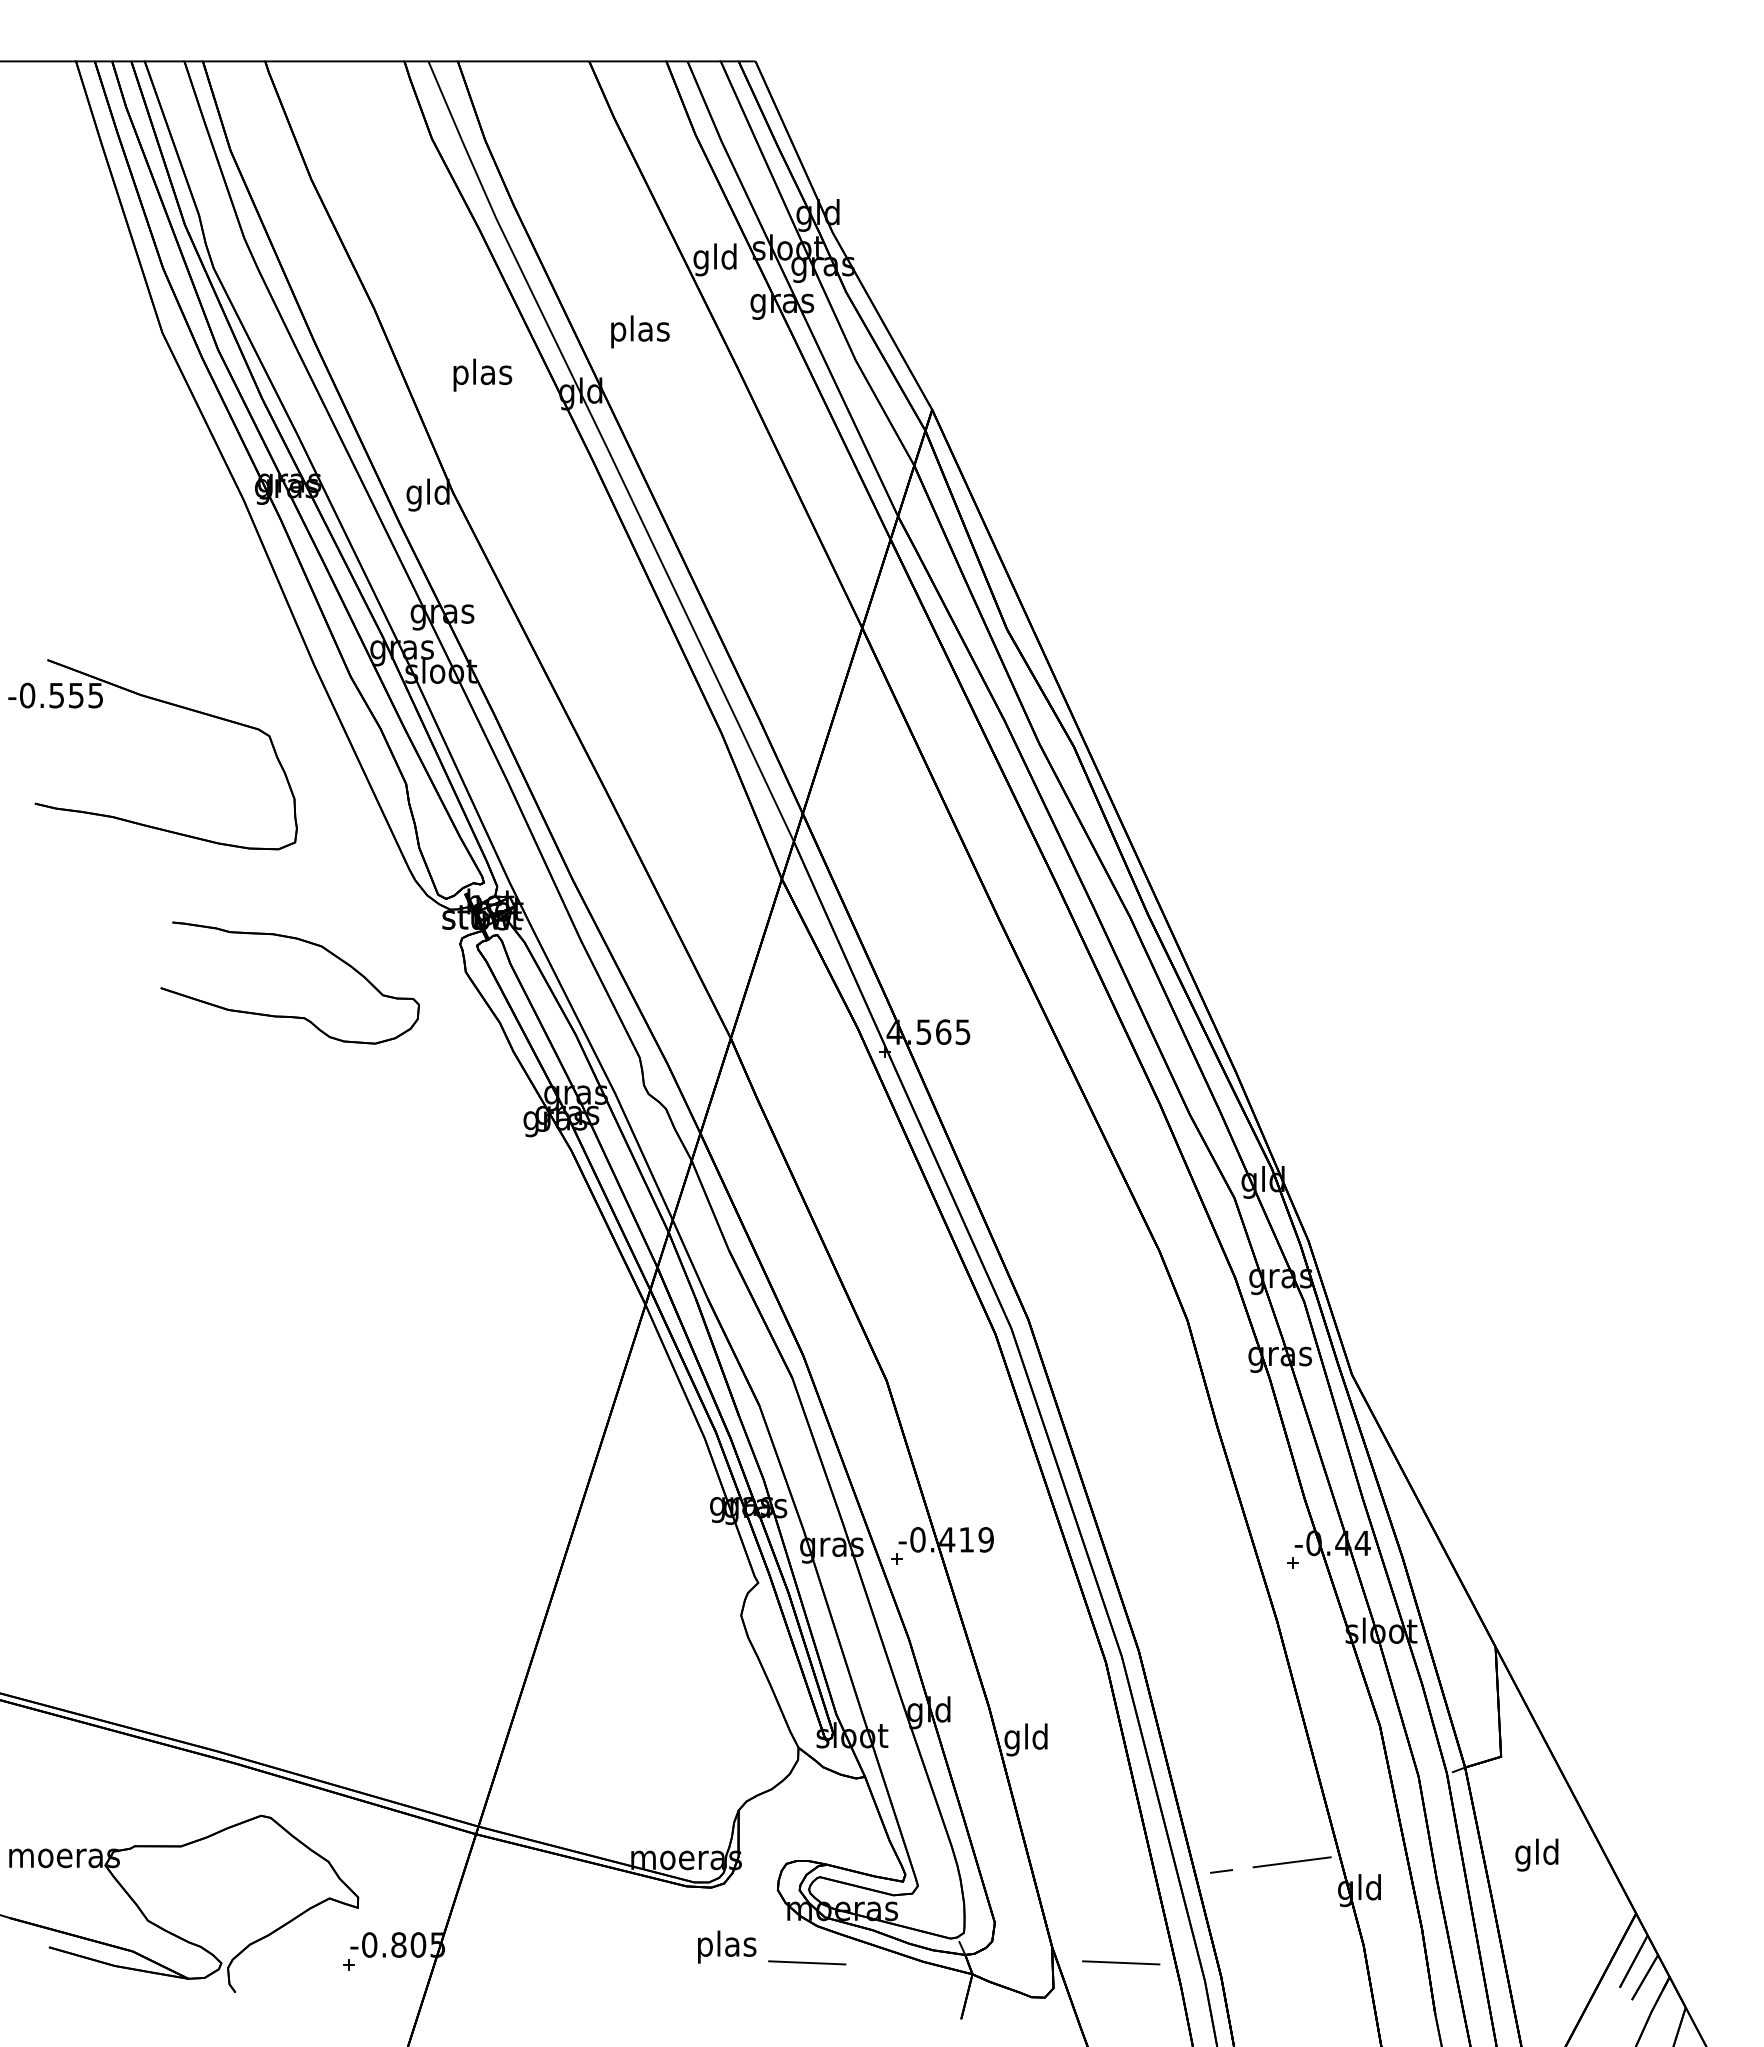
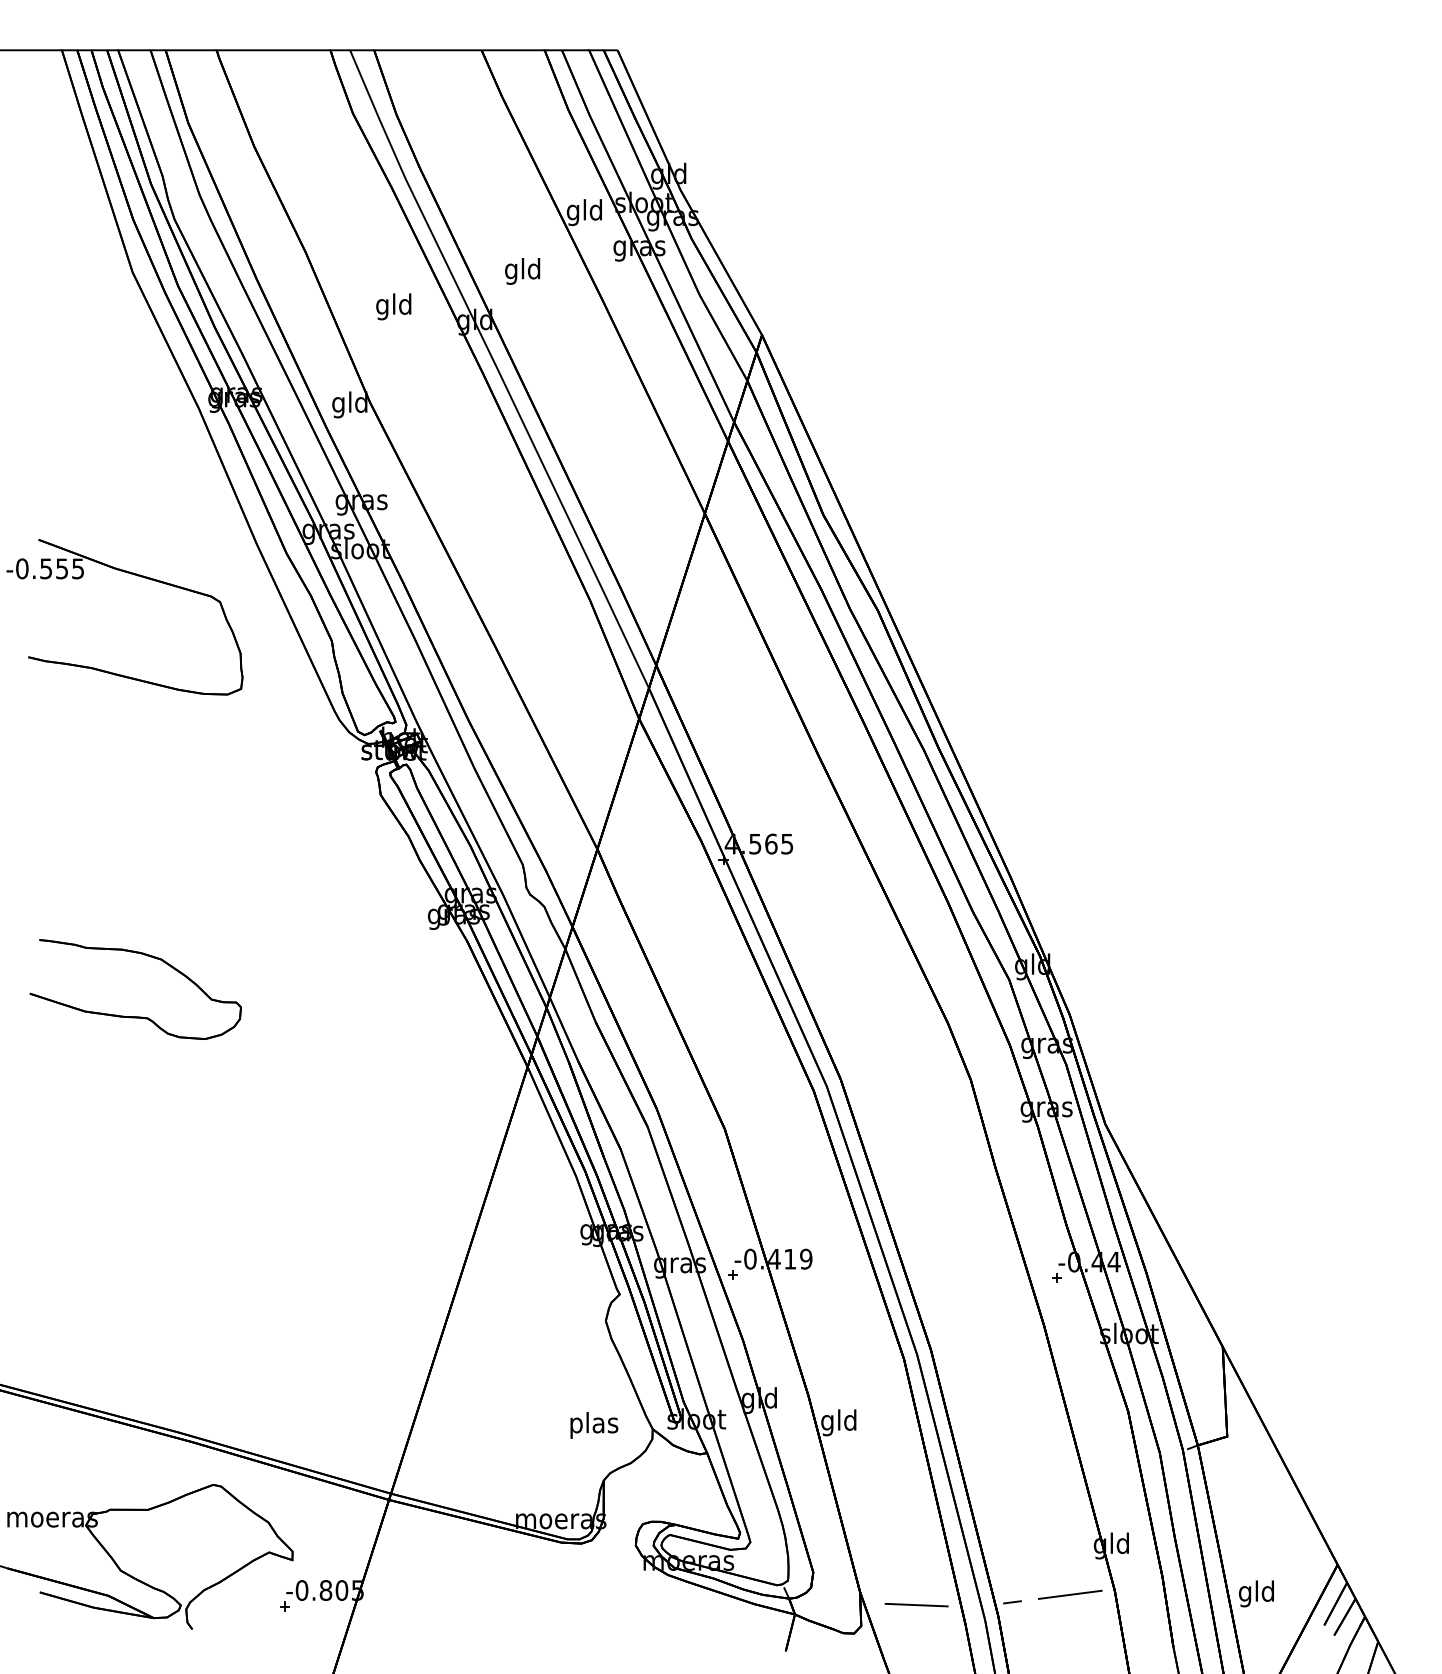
text: (640, 331) -> (523, 271), plas -> gld
text: (482, 374) -> (394, 306), plas -> gld
part: (286, 1015) -> (132, 1016), moved
text: (1536, 1854) -> (1256, 1593), moved
line: (1270, 1864) -> (1052, 1596), moved
text: (727, 1946) -> (594, 1424), moved
line: (807, 1962) -> (660, 1604), removed

